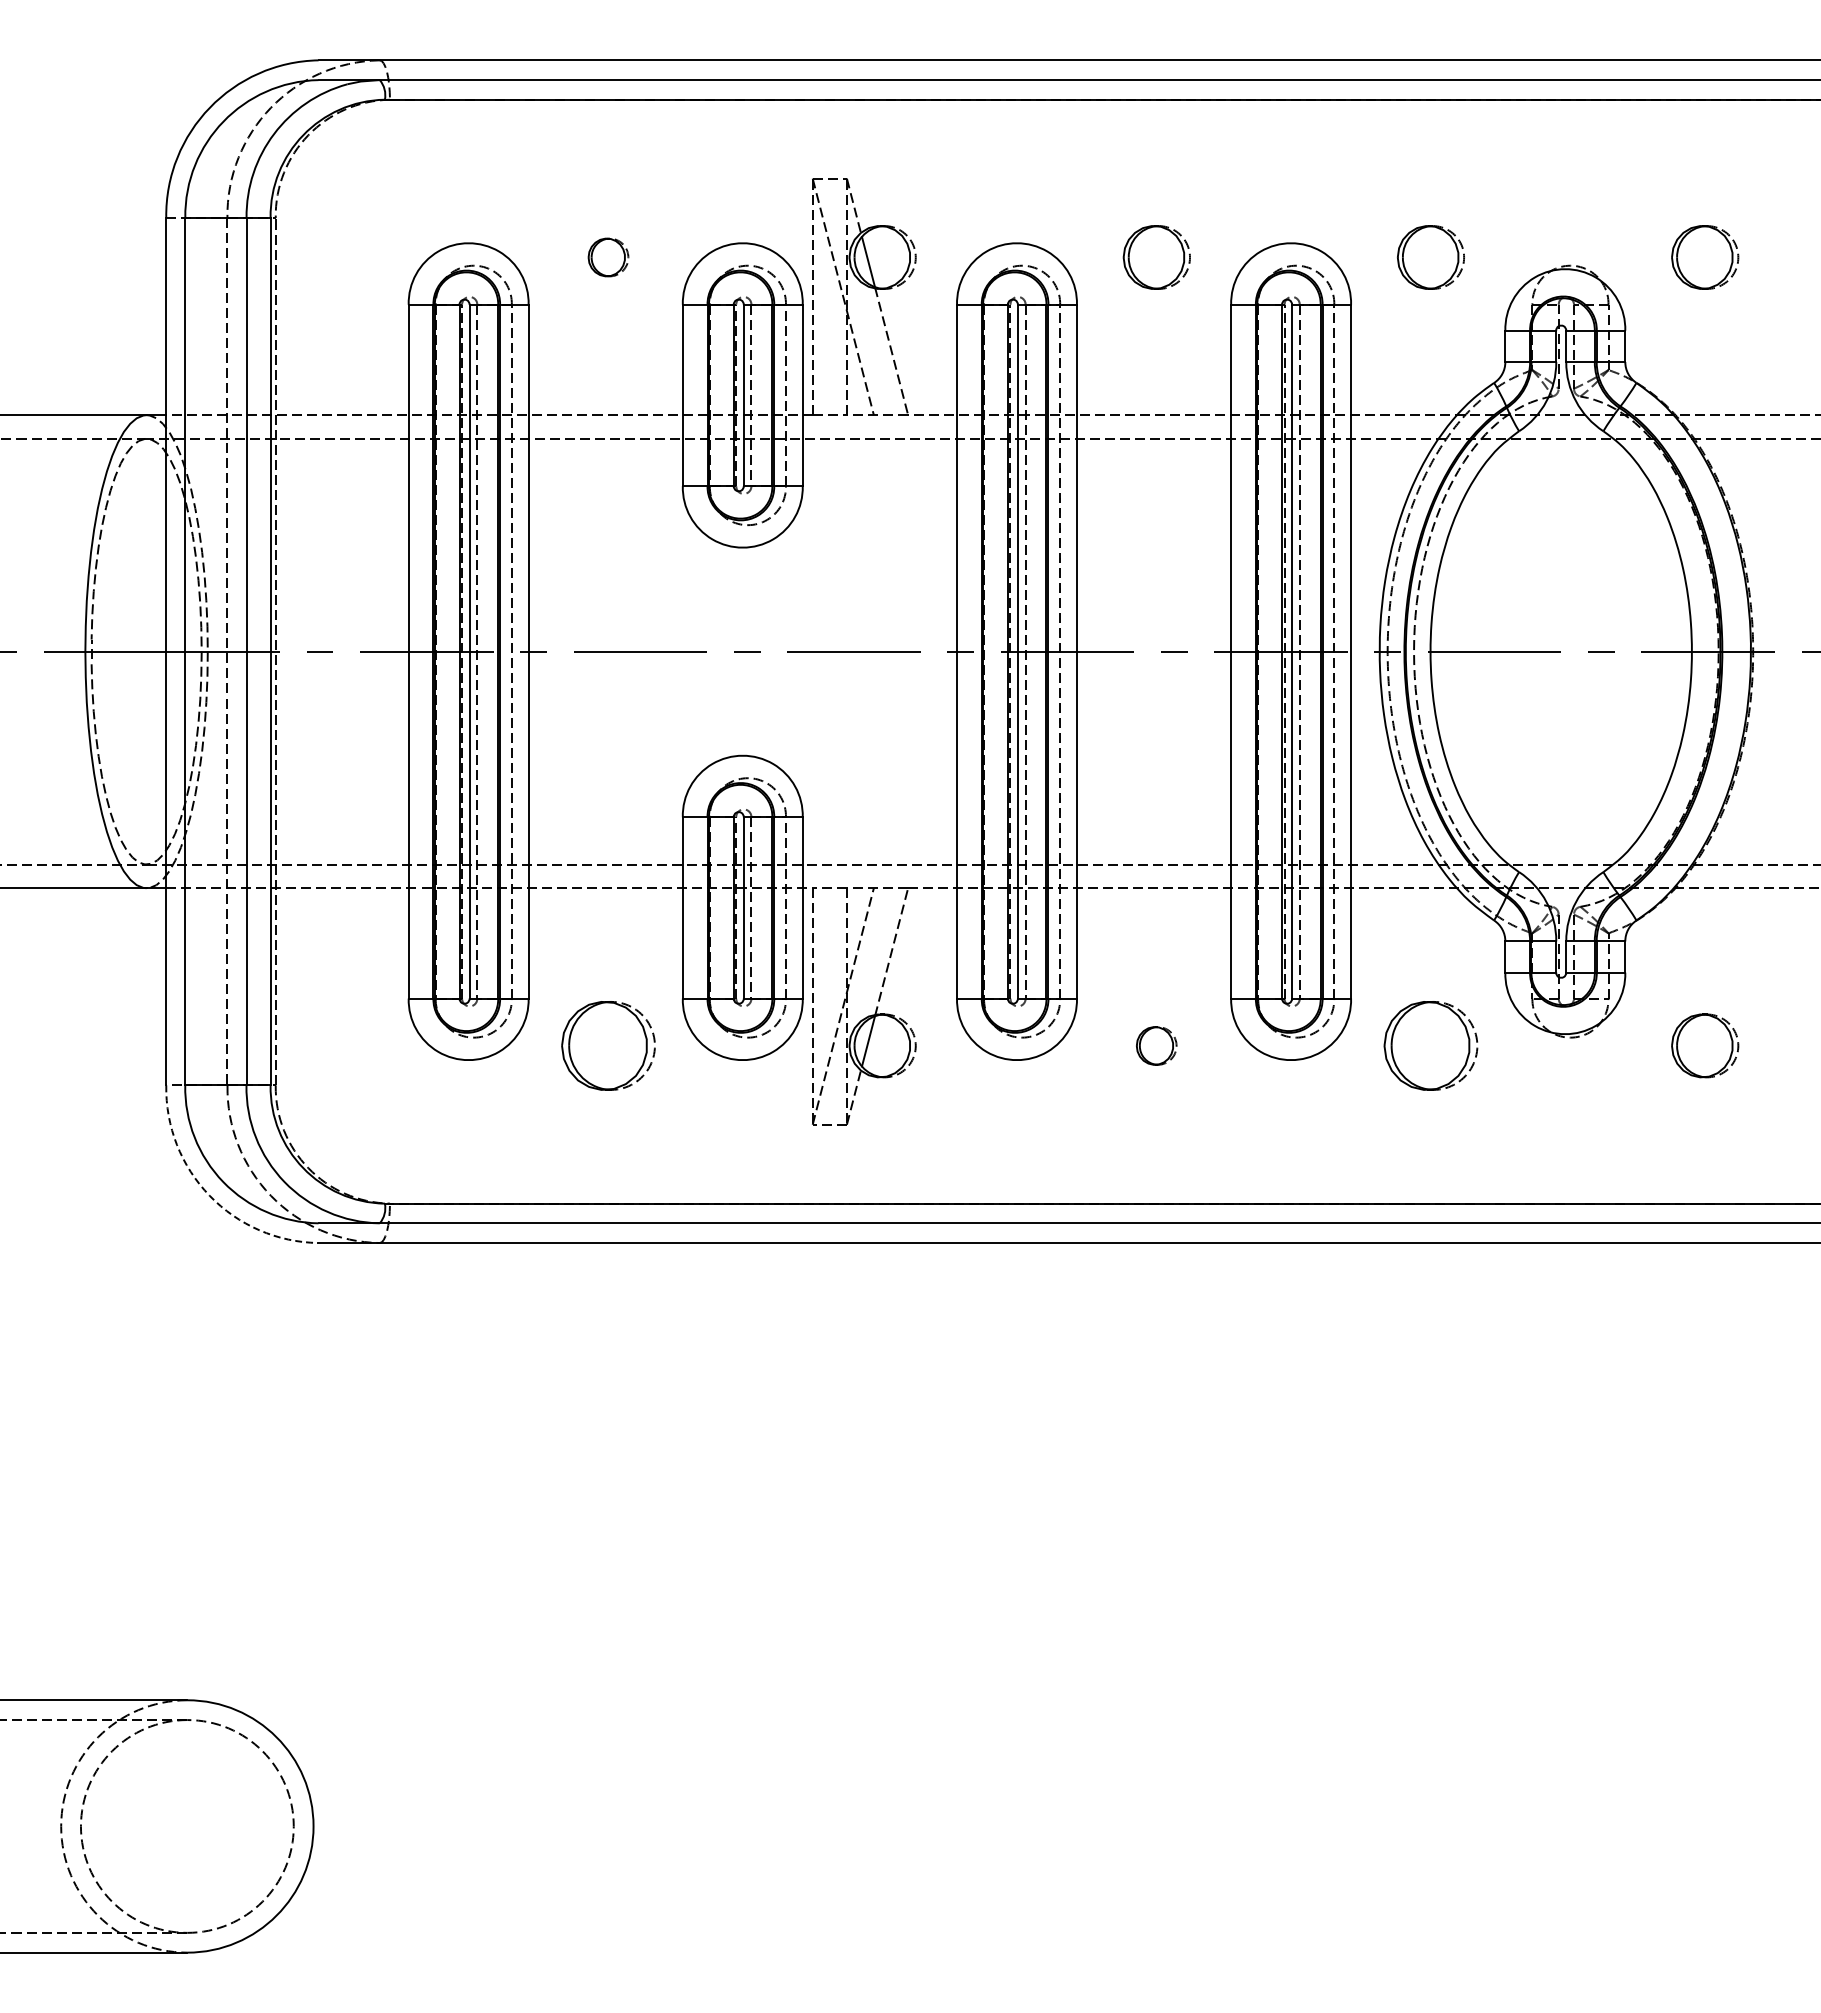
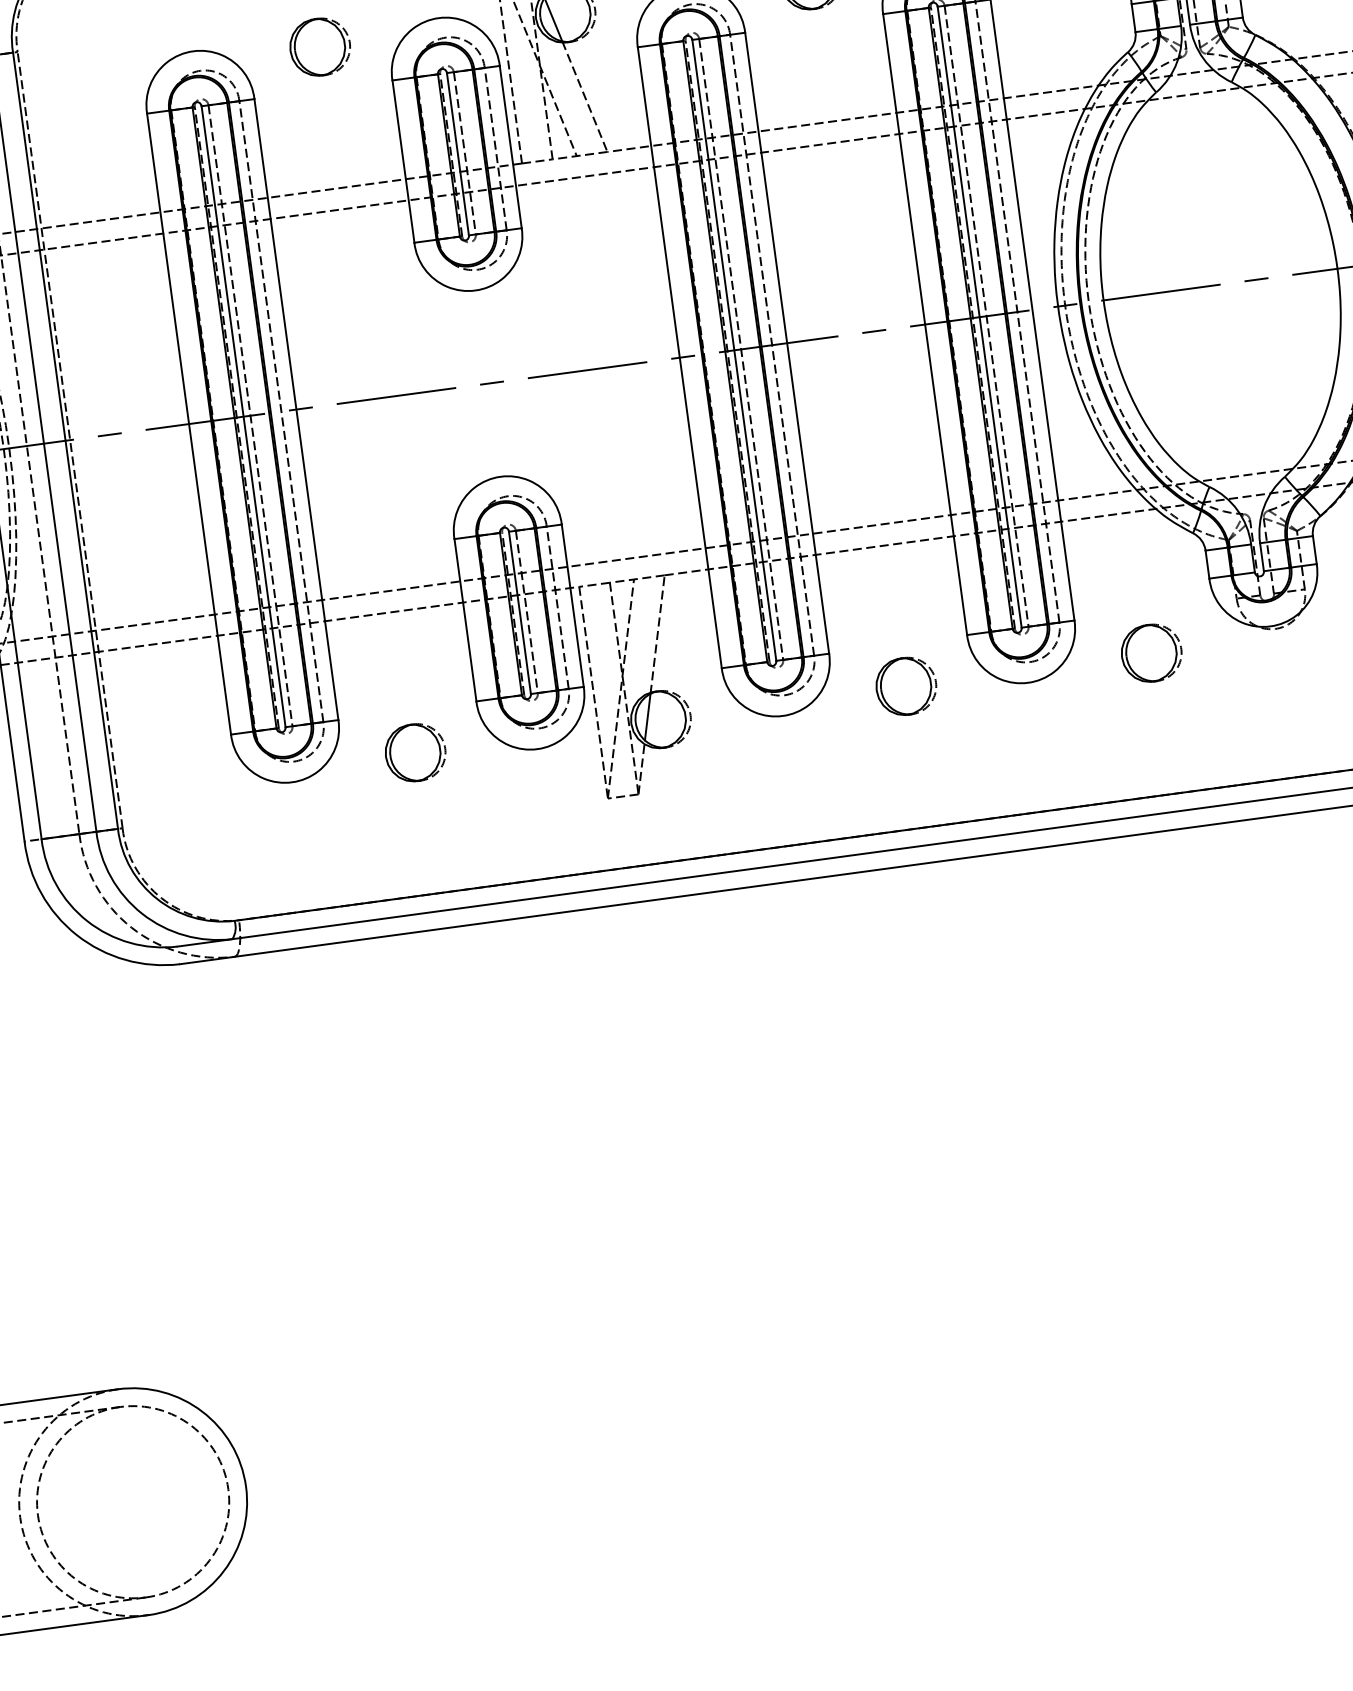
part: (608, 257) -> (320, 47), size x1.67
part: (608, 1045) -> (415, 752), size x0.71
part: (1156, 1045) -> (905, 686), size x1.67
part: (1430, 1045) -> (1151, 652), size x0.71
arc: (209, 1195) -> (76, 934), dashed -> solid

